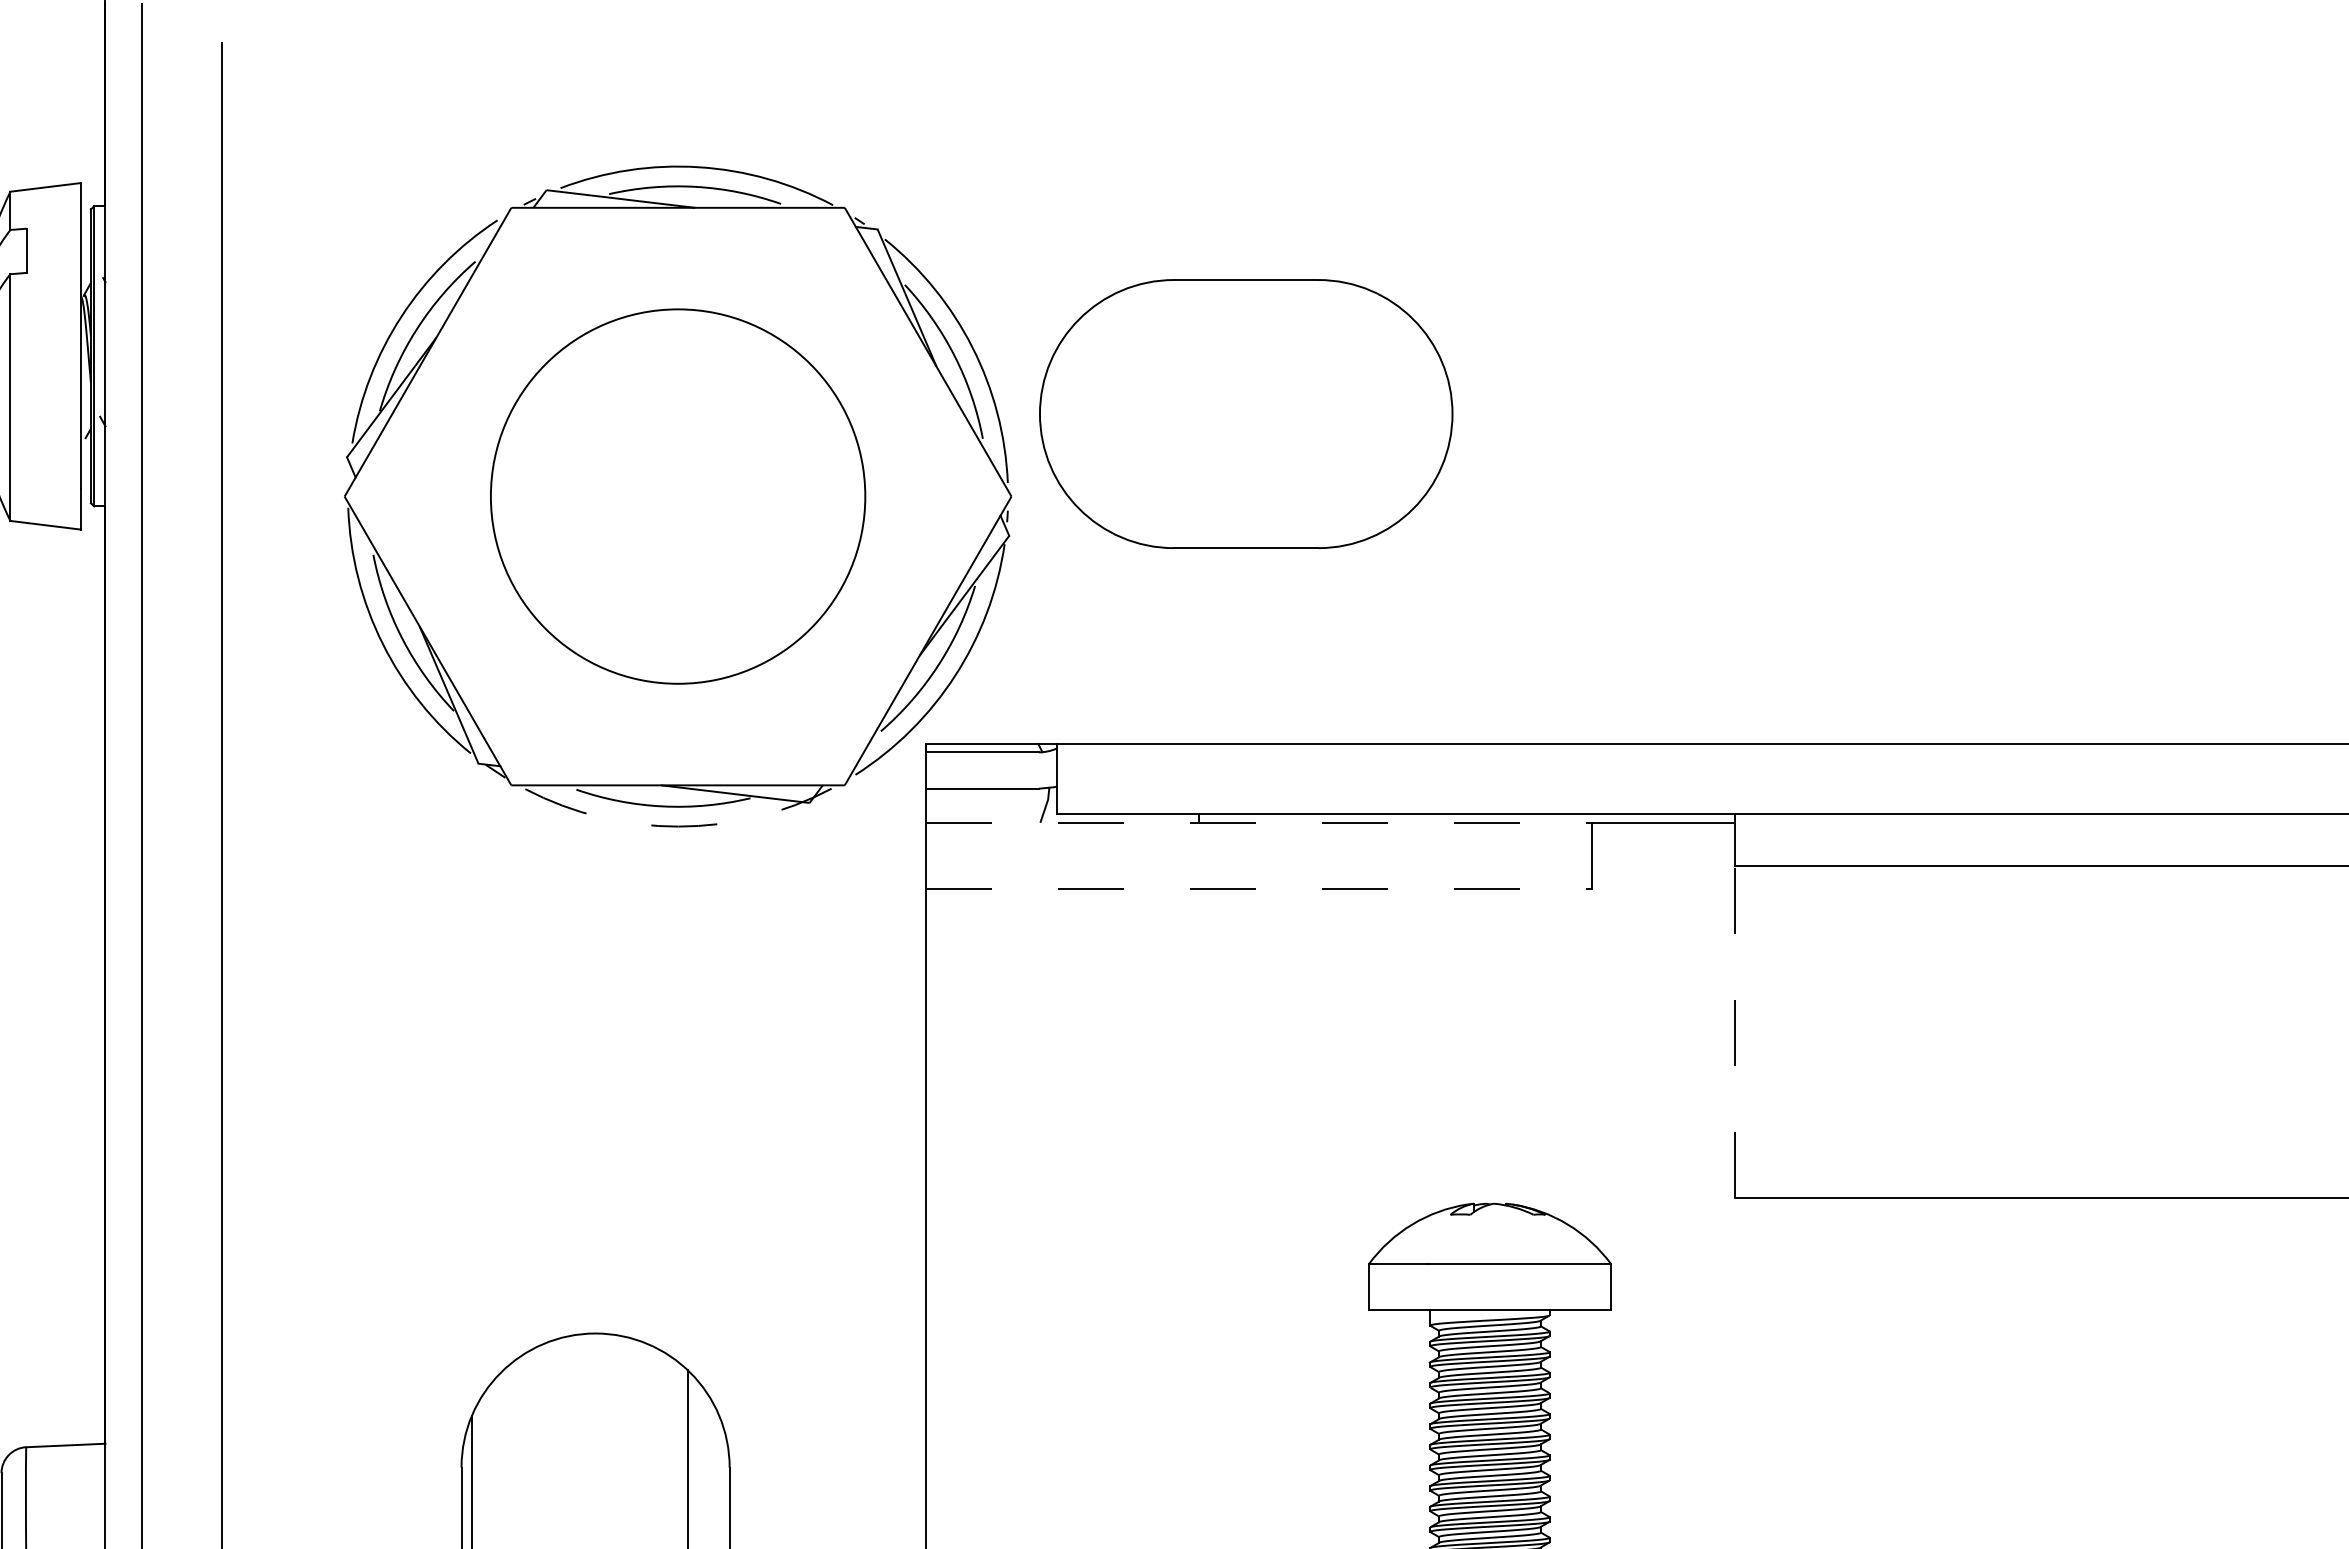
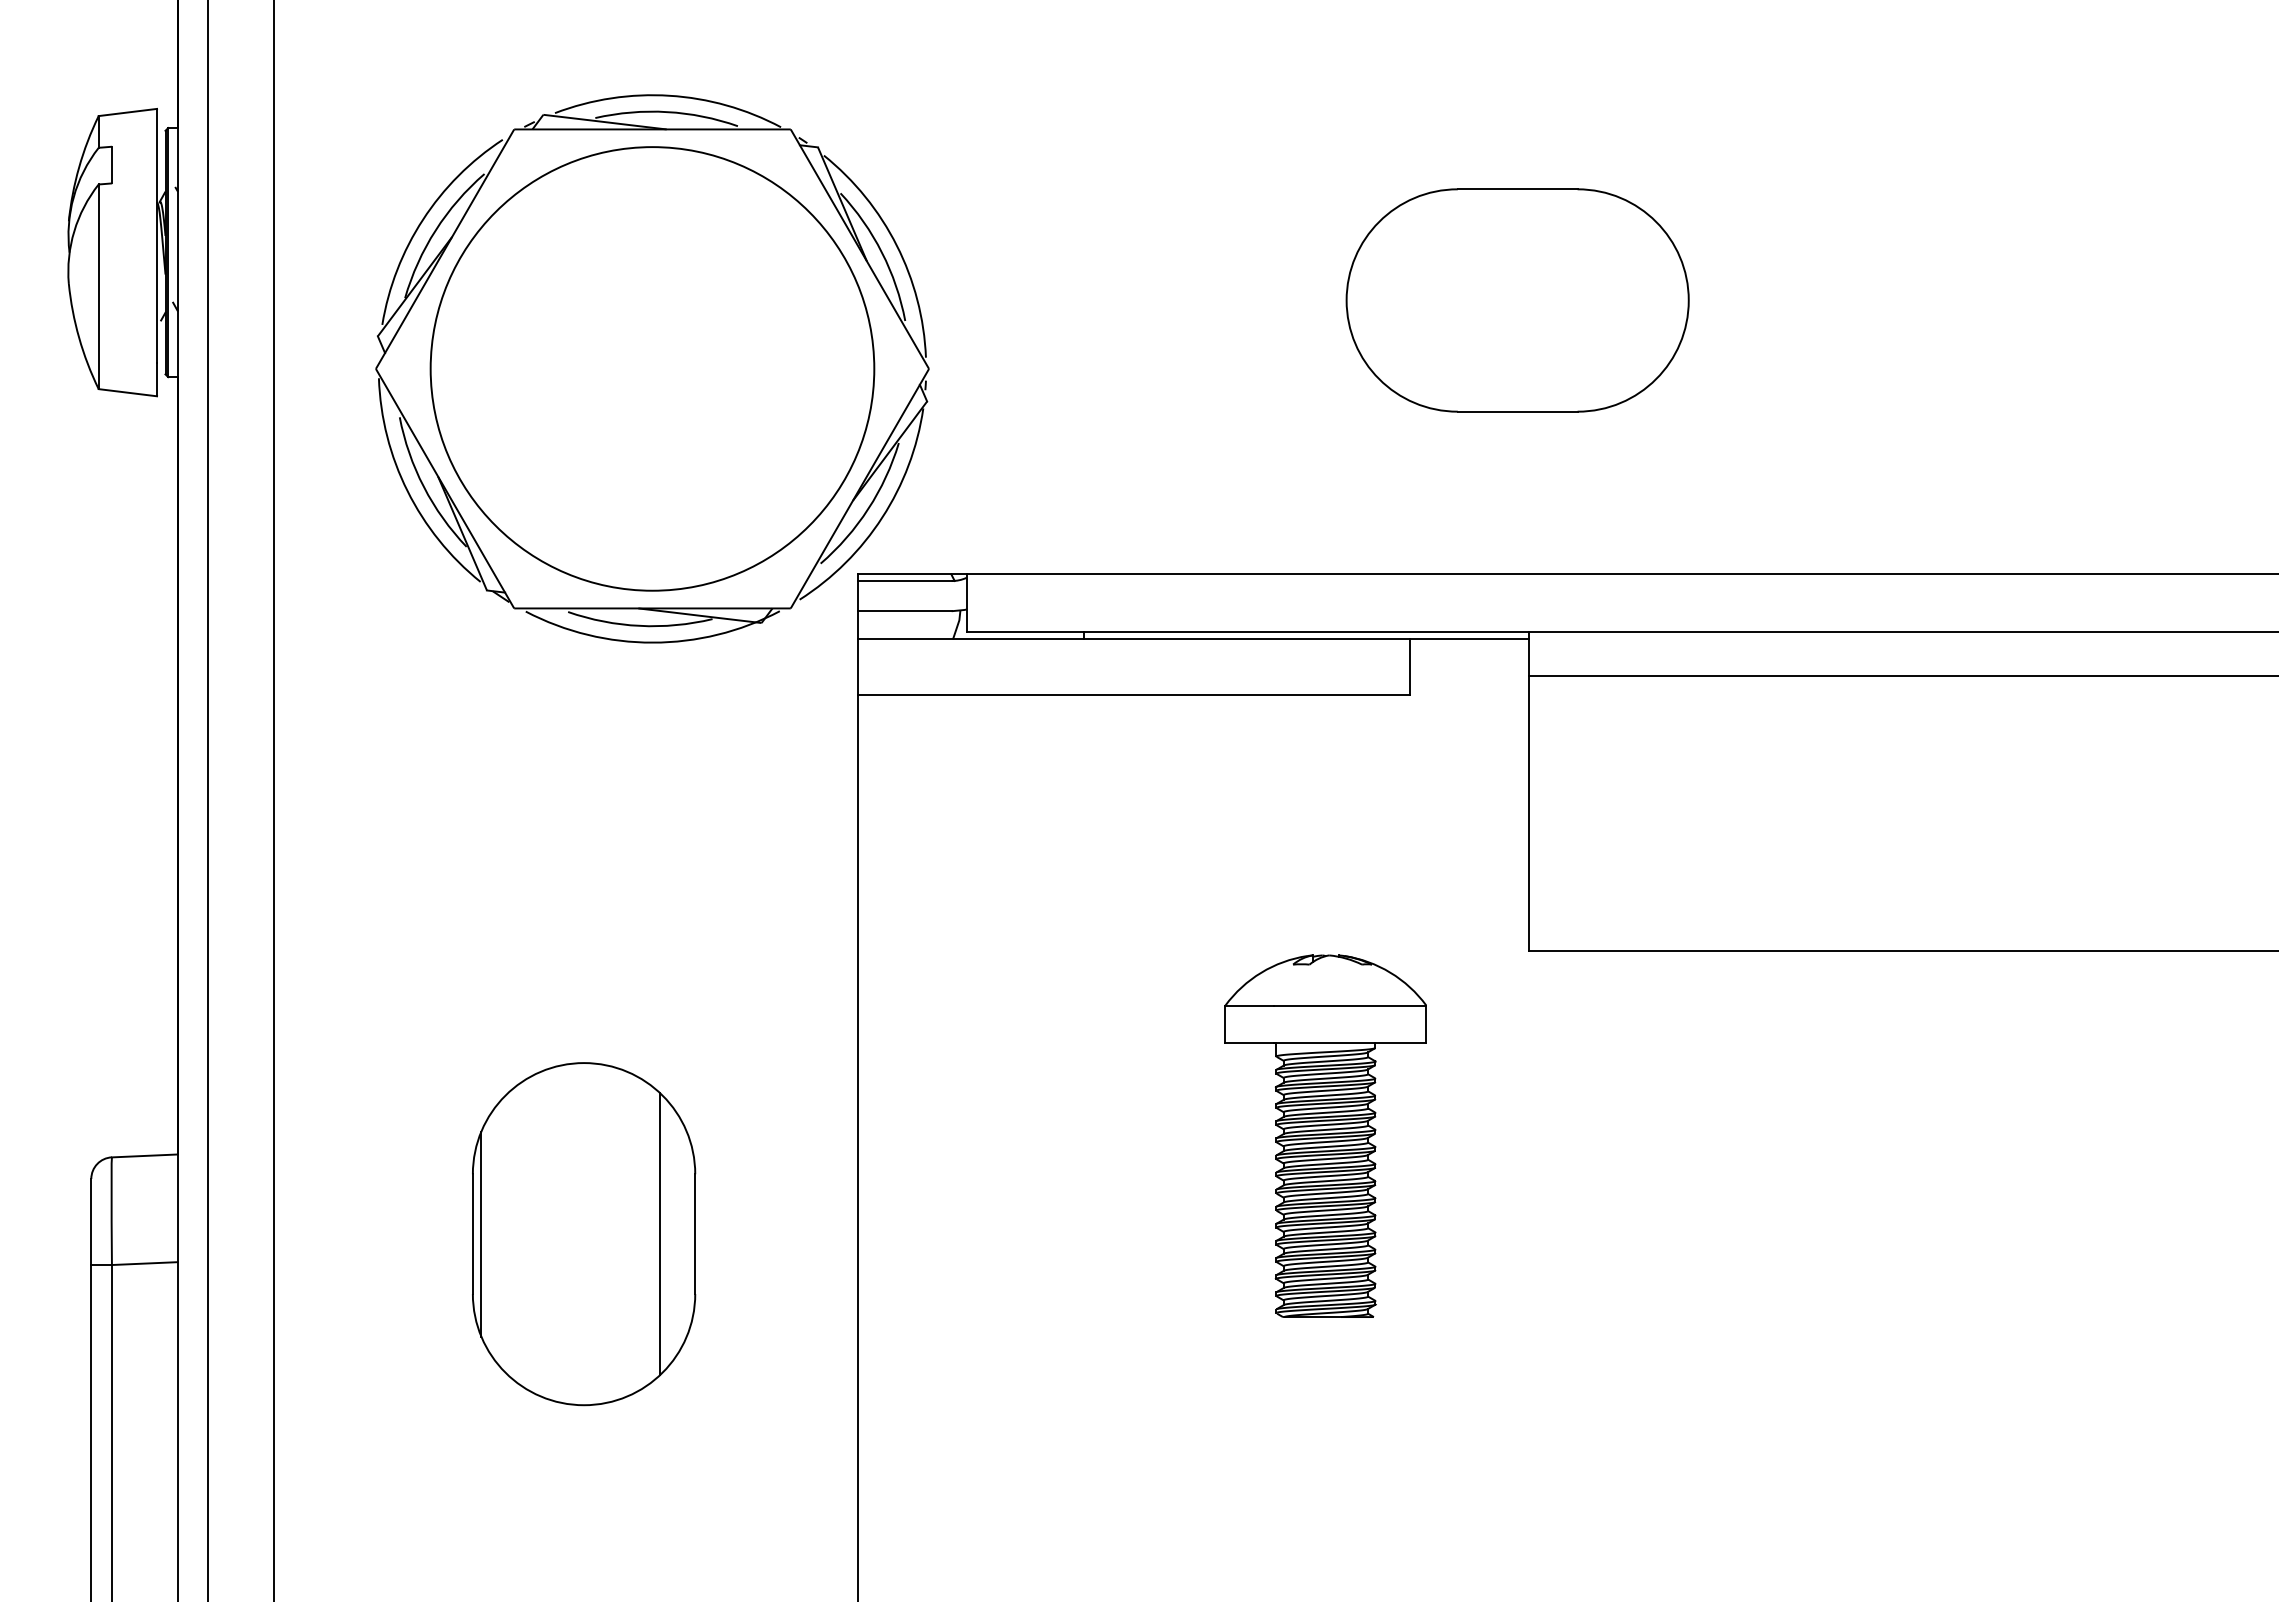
part: (1245, 414) -> (1517, 300), moved
circle: (678, 496) -> (652, 368), size x1.43
line: (1259, 822) -> (1134, 639), dashed -> solid
arc: (678, 826) -> (652, 642), dashed -> solid
line: (1259, 889) -> (1134, 694), dashed -> solid
line: (1735, 1032) -> (1529, 813), dashed -> solid

